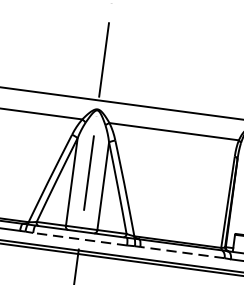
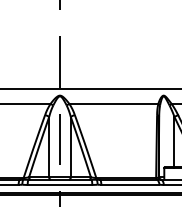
line: (79, 239) -> (59, 185), dashed -> solid
line: (181, 251) -> (129, 184), dashed -> solid

